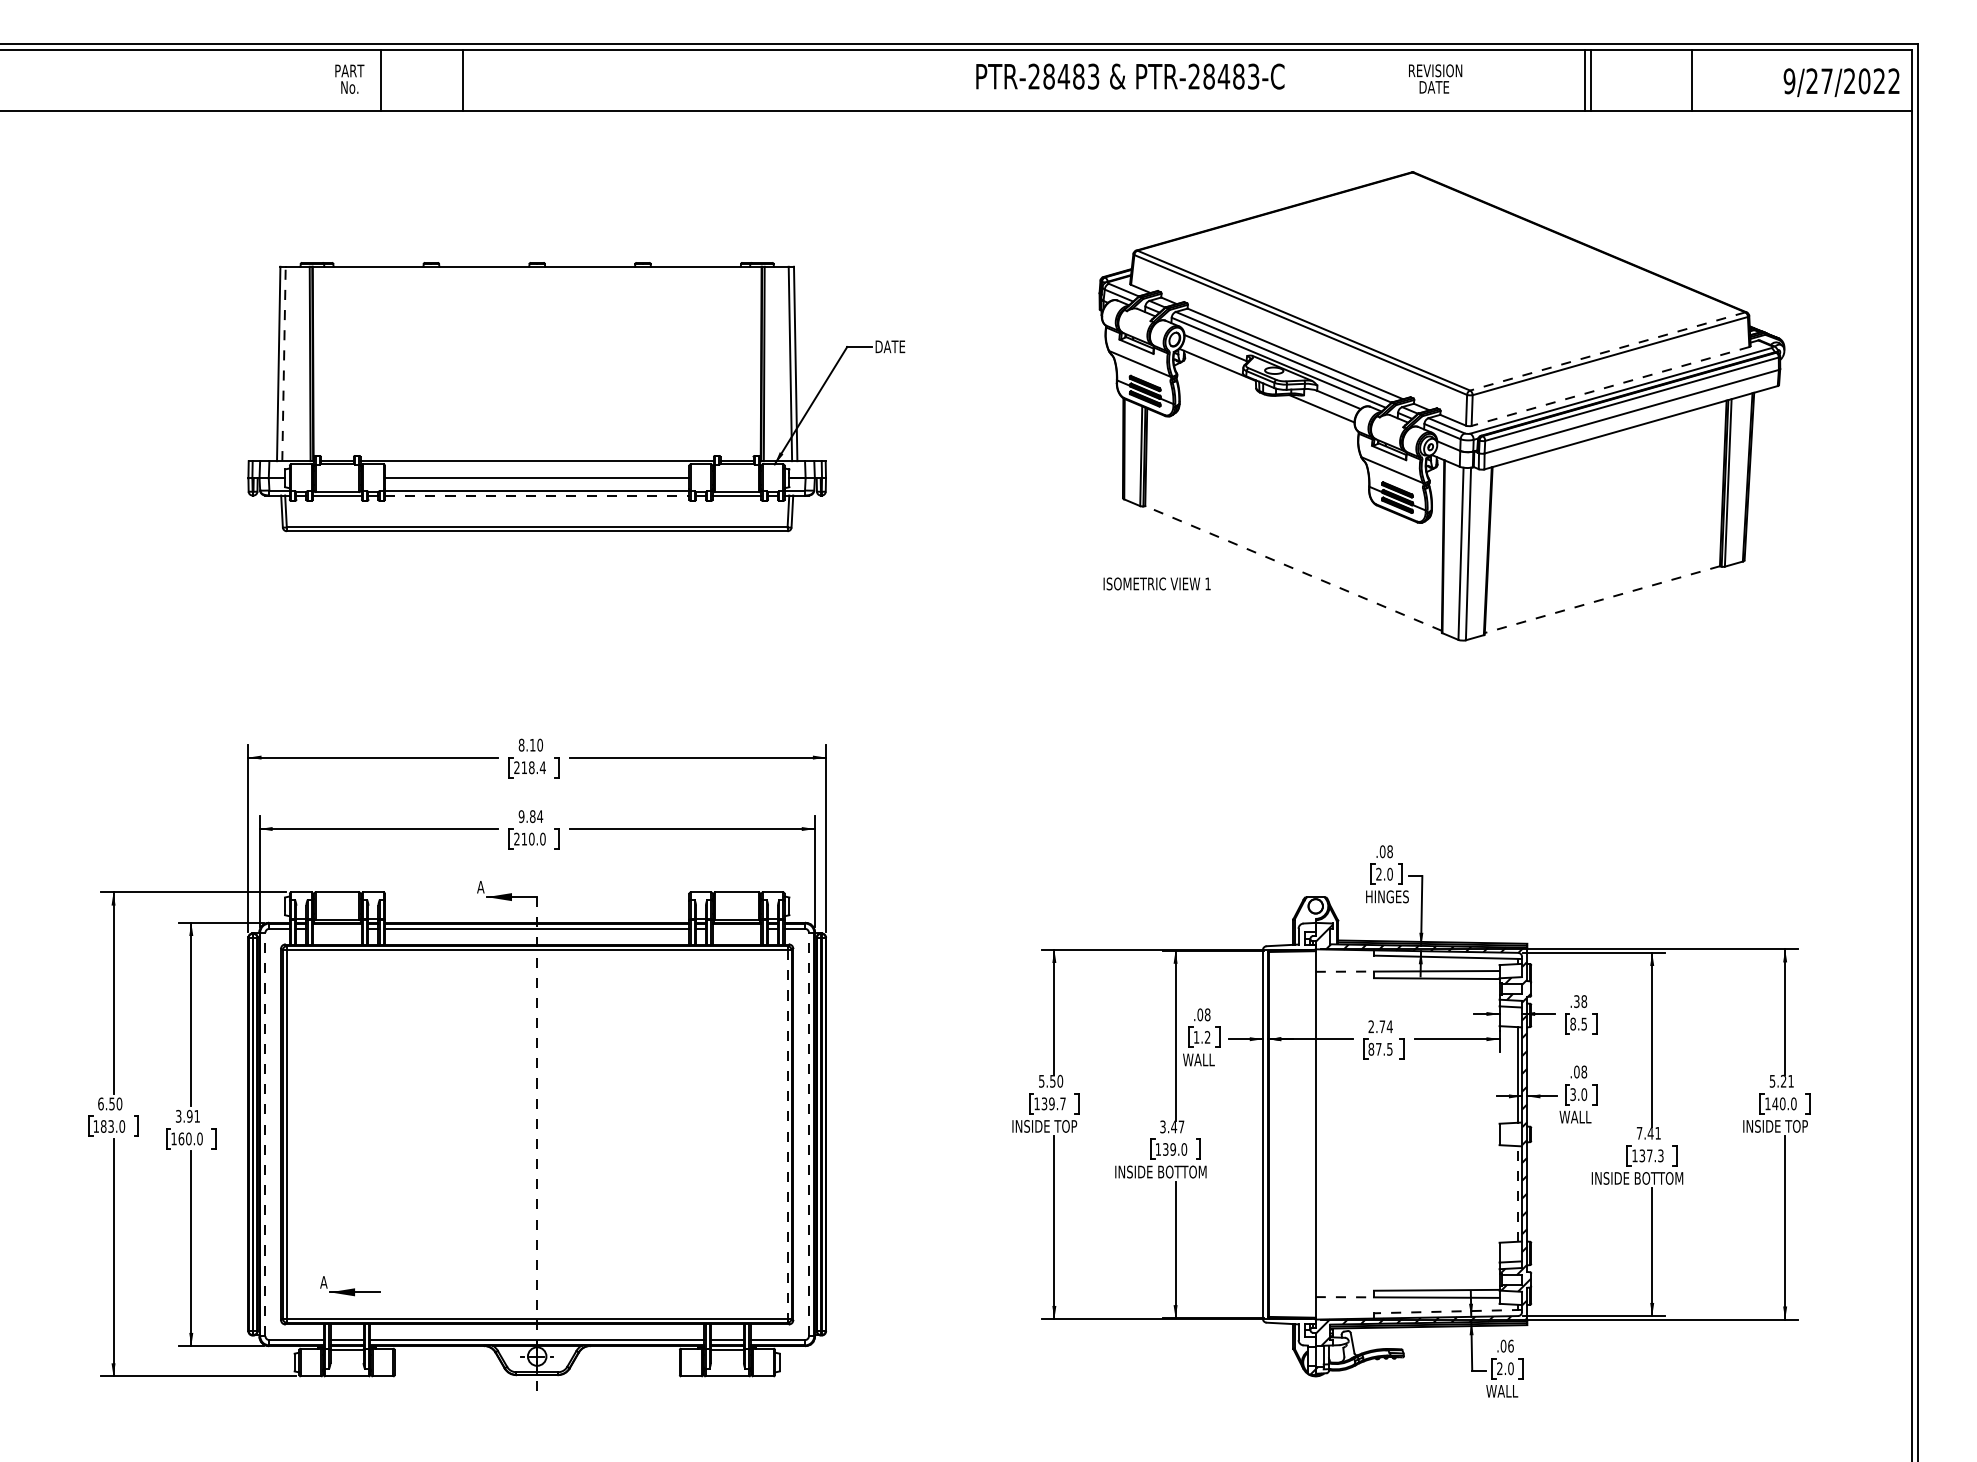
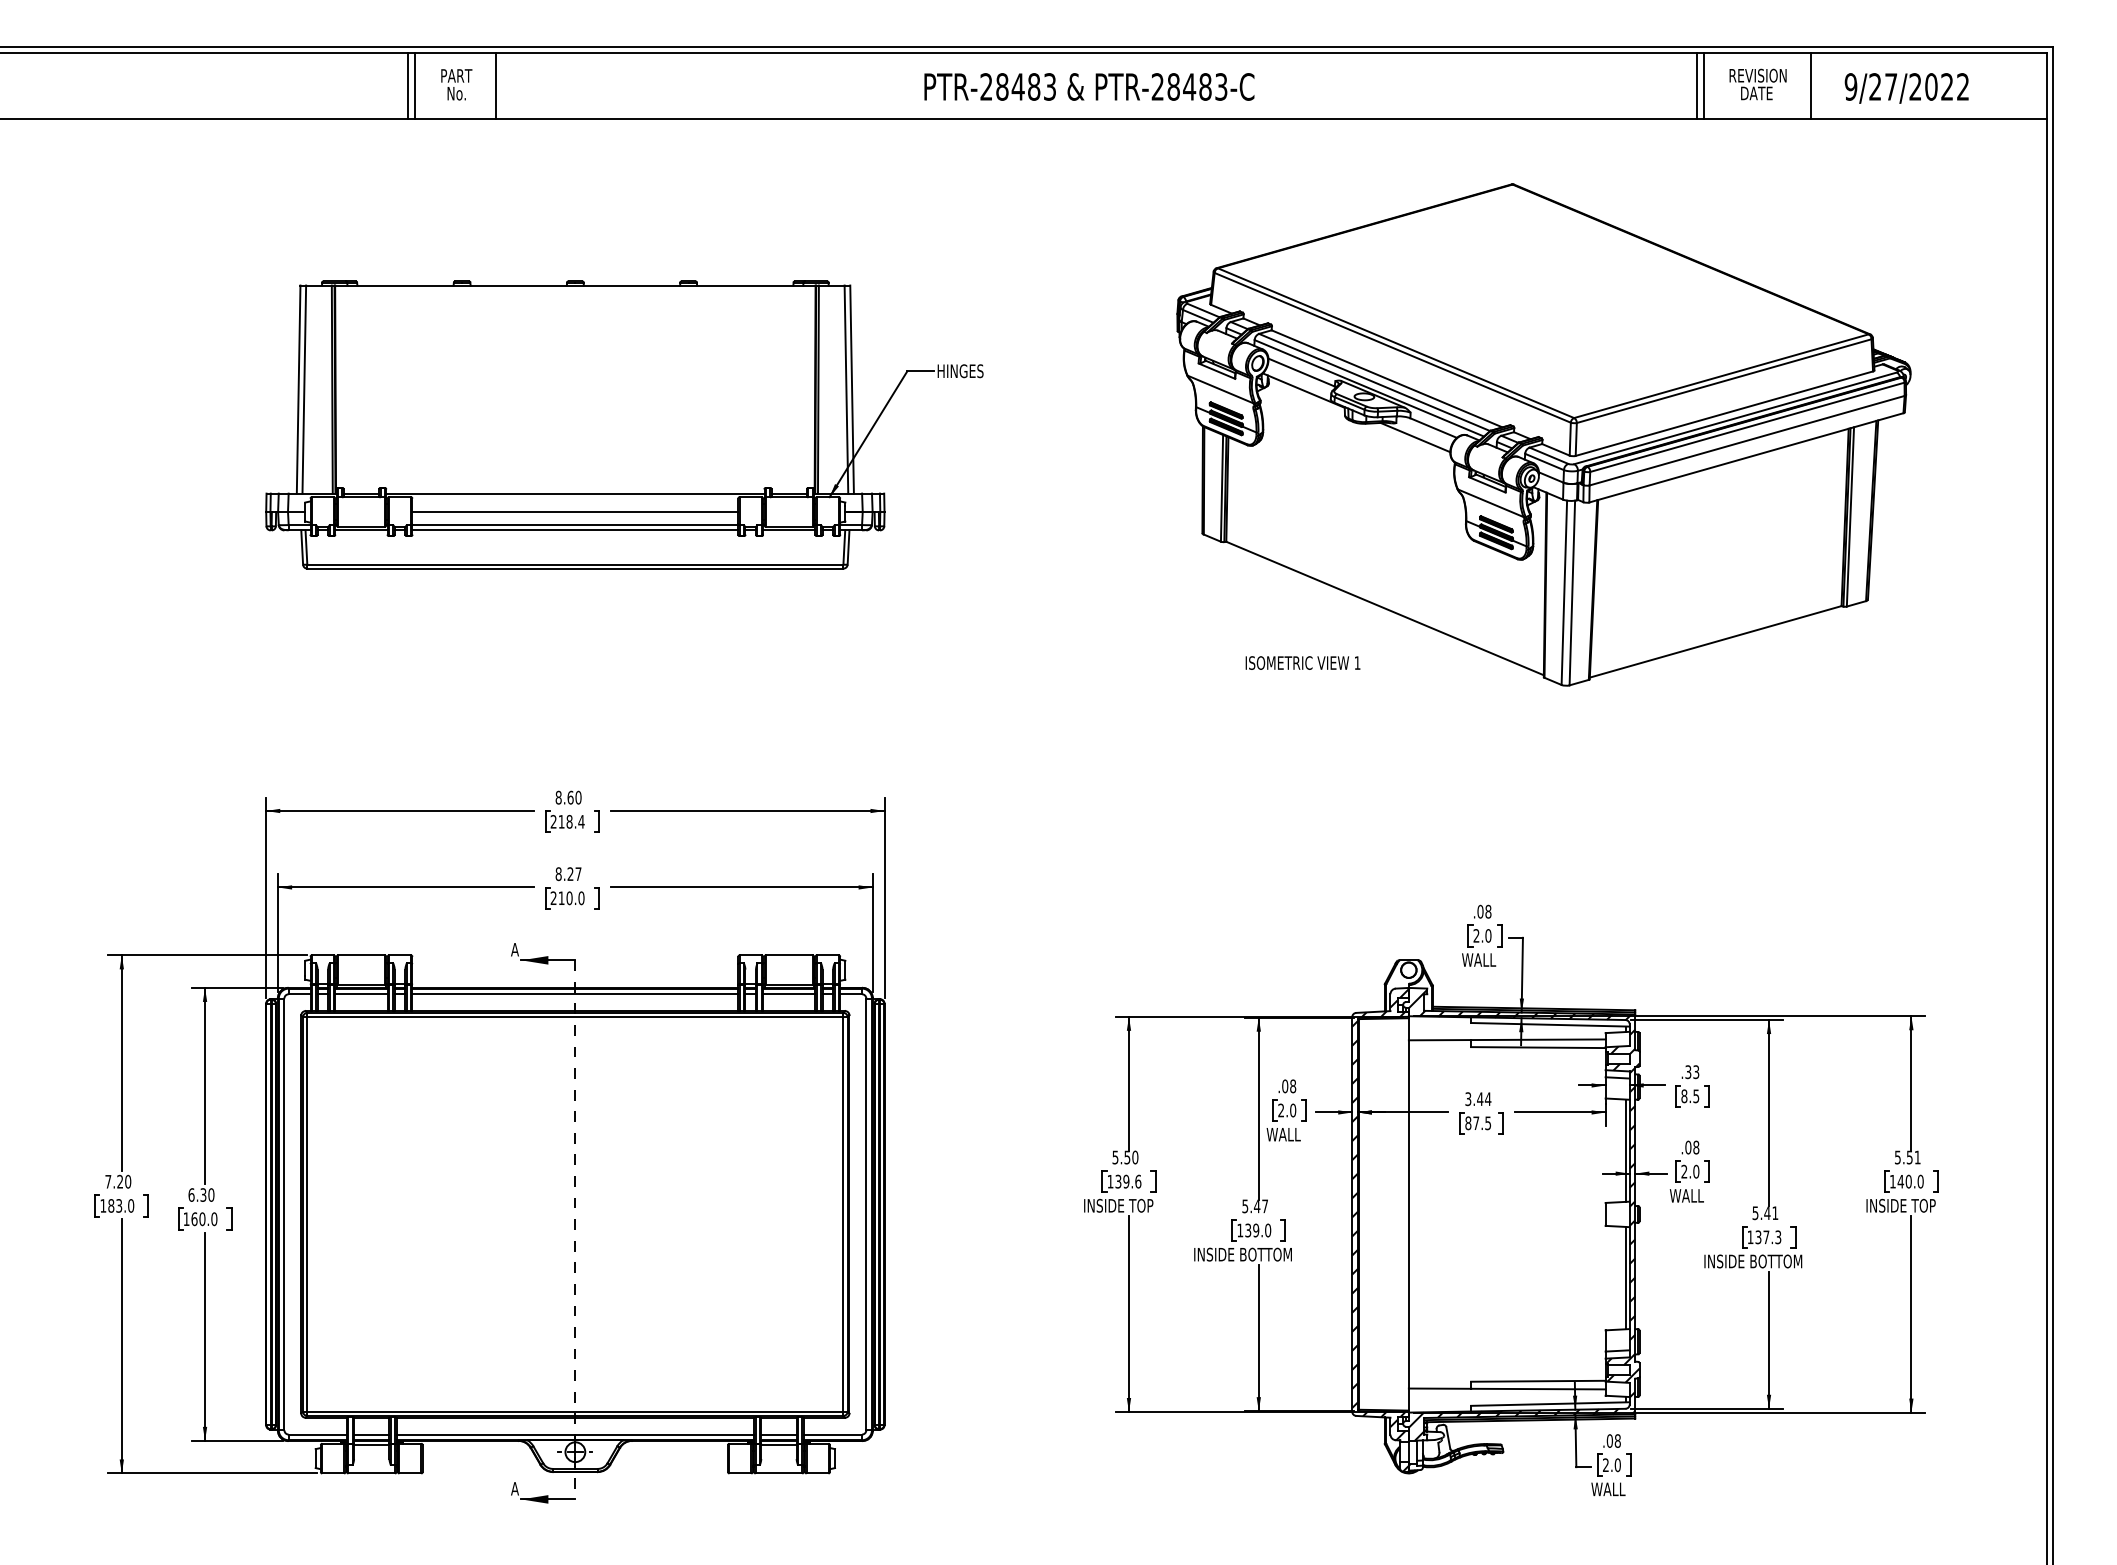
text: (1130, 76) -> (1089, 86), moved
text: (349, 78) -> (456, 84), moved
text: (1434, 78) -> (1757, 84), moved
line: (386, 79) -> (414, 85), added
text: (1841, 82) -> (1906, 88), moved
text: (897, 347) -> (961, 371), DATE -> HINGES
line: (1606, 351) -> (1720, 376), dashed -> solid
line: (284, 363) -> (304, 389), dashed -> solid
line: (1610, 386) -> (1724, 413), dashed -> solid
line: (537, 495) -> (575, 530), dashed -> solid
line: (1293, 568) -> (1384, 608), dashed -> solid
text: (1156, 583) -> (1302, 662), moved
line: (1602, 599) -> (1715, 641), dashed -> solid
text: (532, 745) -> (570, 797), 8.10 -> 8.60
text: (530, 816) -> (568, 874), 9.84 -> 8.27
text: (1387, 896) -> (1485, 959), HINGES -> WALL
line: (337, 929) -> (361, 994), added
line: (737, 929) -> (789, 994), added
line: (1345, 971) -> (1440, 1040), dashed -> solid
text: (1584, 1000) -> (1696, 1071), .38 -> .33
text: (1377, 1027) -> (1474, 1099), 2.74 -> 3.44
text: (1202, 1037) -> (1287, 1110), 1.2 -> 2.0
text: (1783, 1081) -> (1909, 1157), 5.21 -> 5.51
text: (1573, 1094) -> (1684, 1171), 3.0 -> 2.0
text: (106, 1103) -> (114, 1181), 6.50 -> 7.20
text: (1063, 1103) -> (1138, 1181), 139.7 -> 139.6
text: (187, 1115) -> (201, 1194), 3.91 -> 6.30
text: (1163, 1126) -> (1245, 1205), 3.47 -> 5.47
text: (1639, 1133) -> (1755, 1213), 7.41 -> 5.41
line: (265, 1134) -> (284, 1214), dashed -> solid
line: (787, 1134) -> (843, 1214), dashed -> solid
line: (809, 1134) -> (866, 1214), dashed -> solid
hatch: (1289, 1134) -> (1380, 1214), added
line: (1518, 1193) -> (1625, 1277), dashed -> solid
part: (350, 1285) -> (543, 1492), moved
line: (1345, 1297) -> (1440, 1388), dashed -> solid
line: (1447, 1312) -> (1549, 1404), dashed -> solid
text: (1510, 1345) -> (1617, 1440), .06 -> .08

